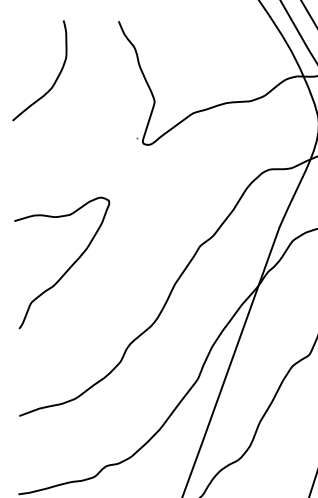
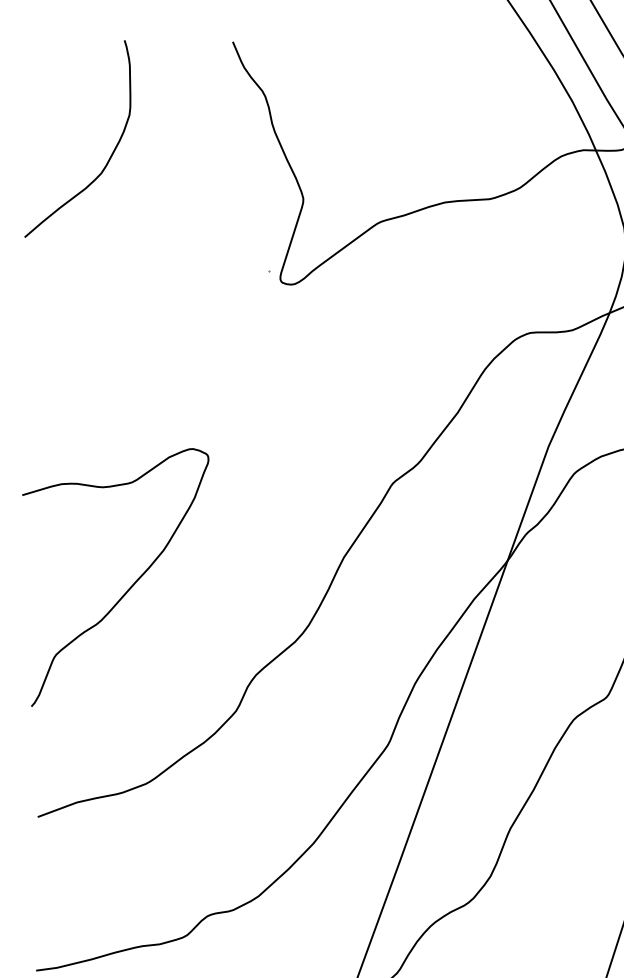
curve: (68, 268) -> (128, 588), moved

